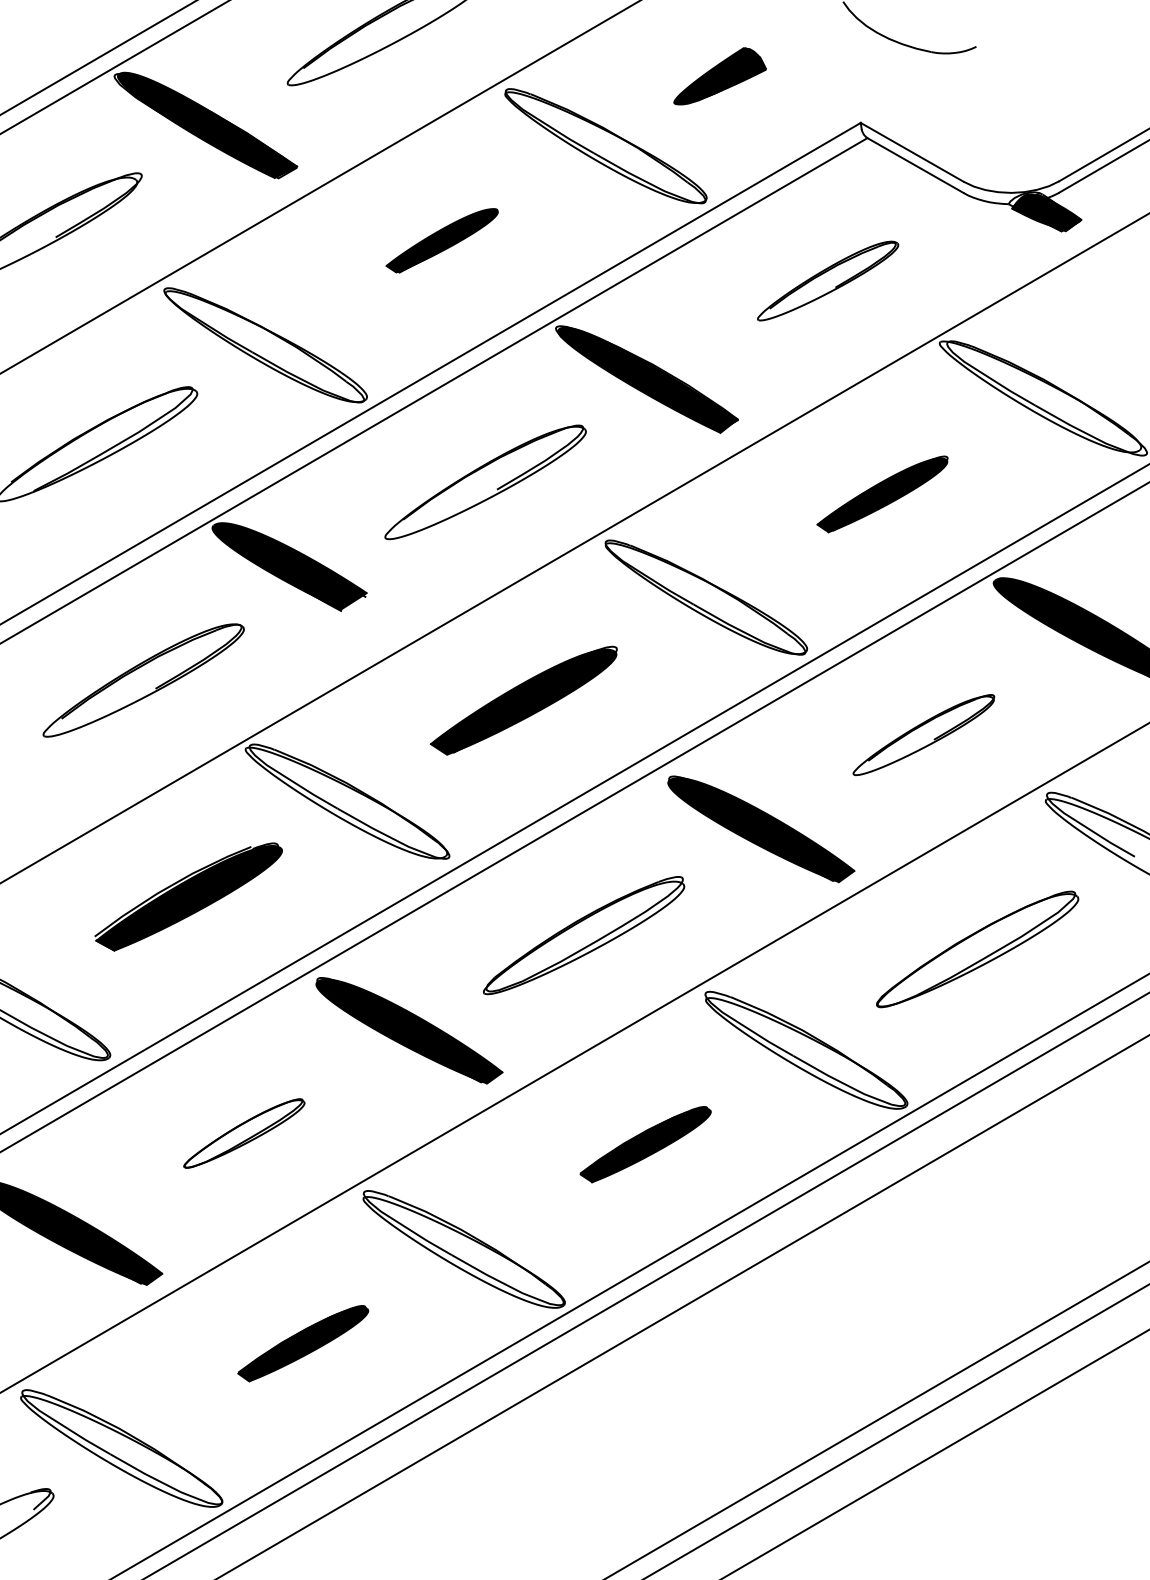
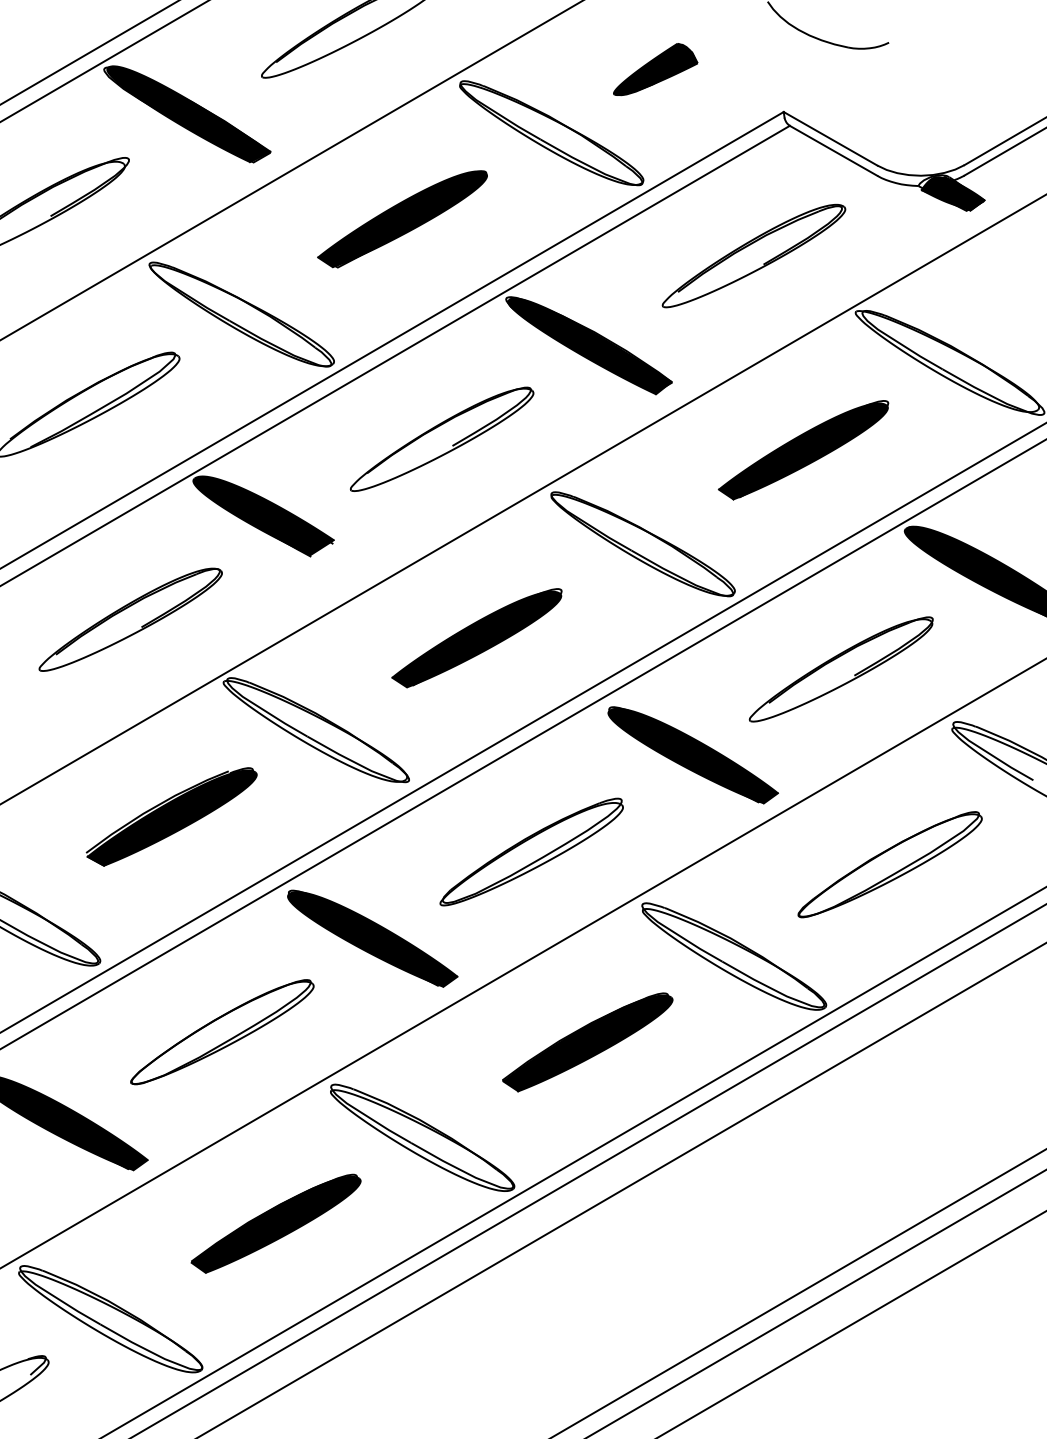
part: (442, 240) -> (402, 219), size x1.67
part: (827, 280) -> (753, 255), size x1.43
part: (882, 494) -> (803, 450), size x1.43
part: (923, 735) -> (840, 669), size x1.43
part: (244, 1133) -> (222, 1032), size x1.67
part: (645, 1144) -> (587, 1042), size x1.43
part: (302, 1343) -> (275, 1223), size x1.43

